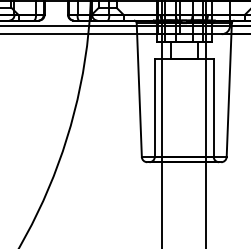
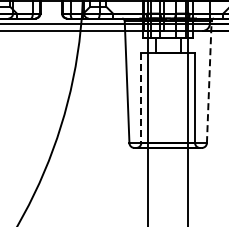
line: (229, 89) -> (209, 81), solid -> dashed
line: (155, 108) -> (141, 98), solid -> dashed

